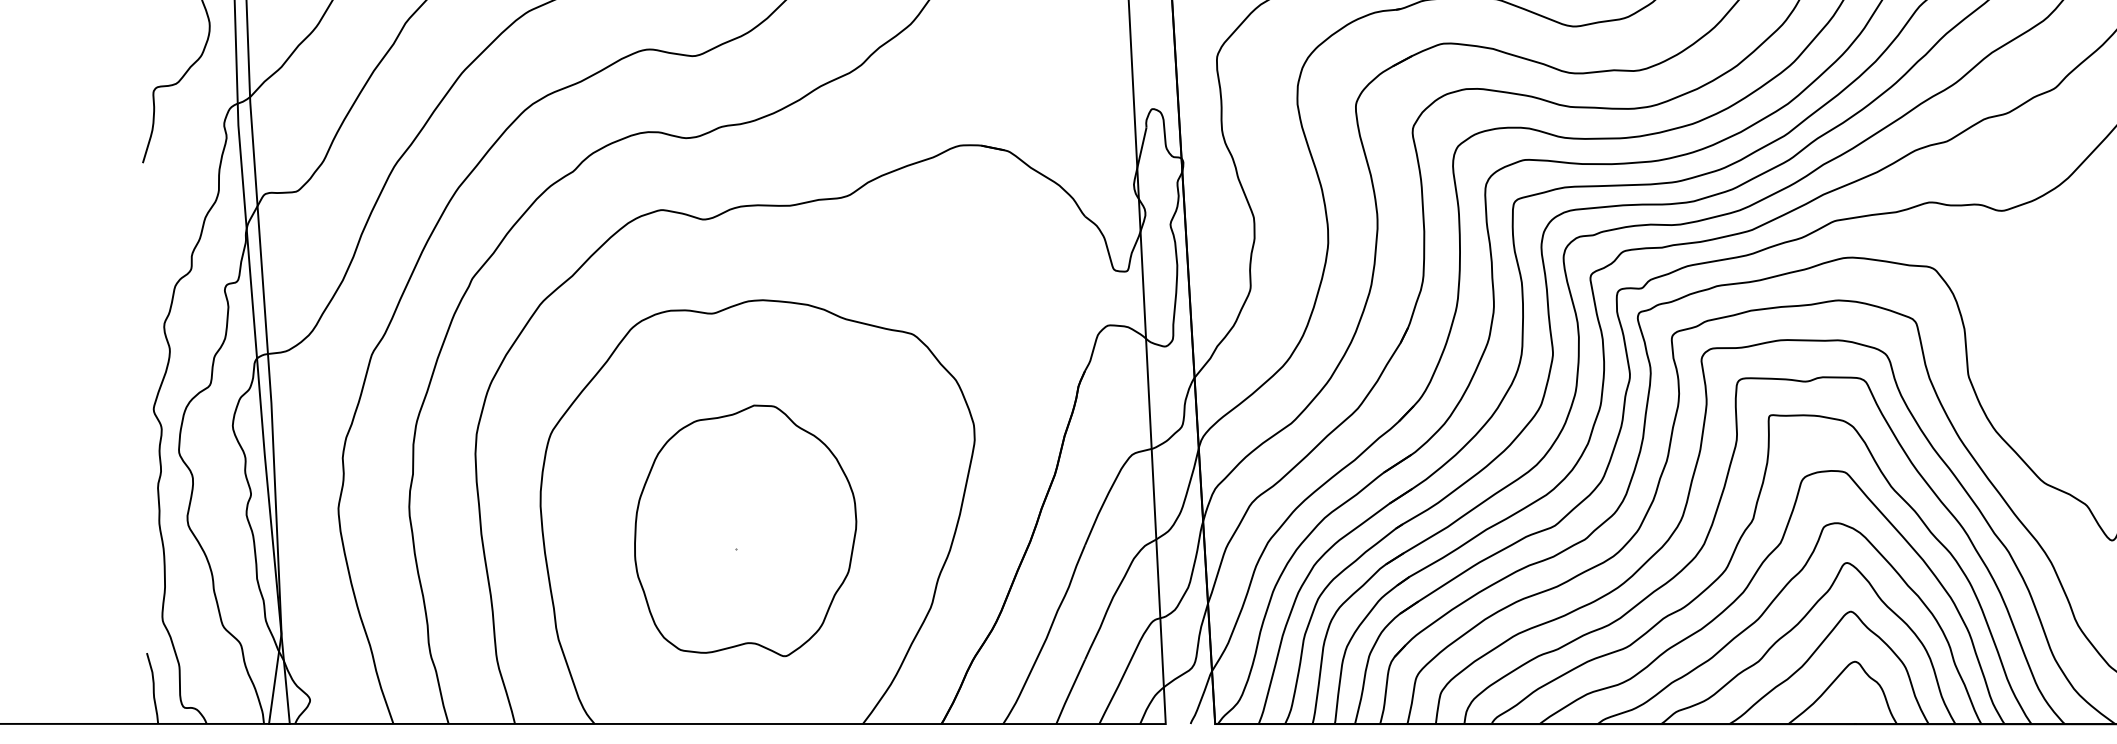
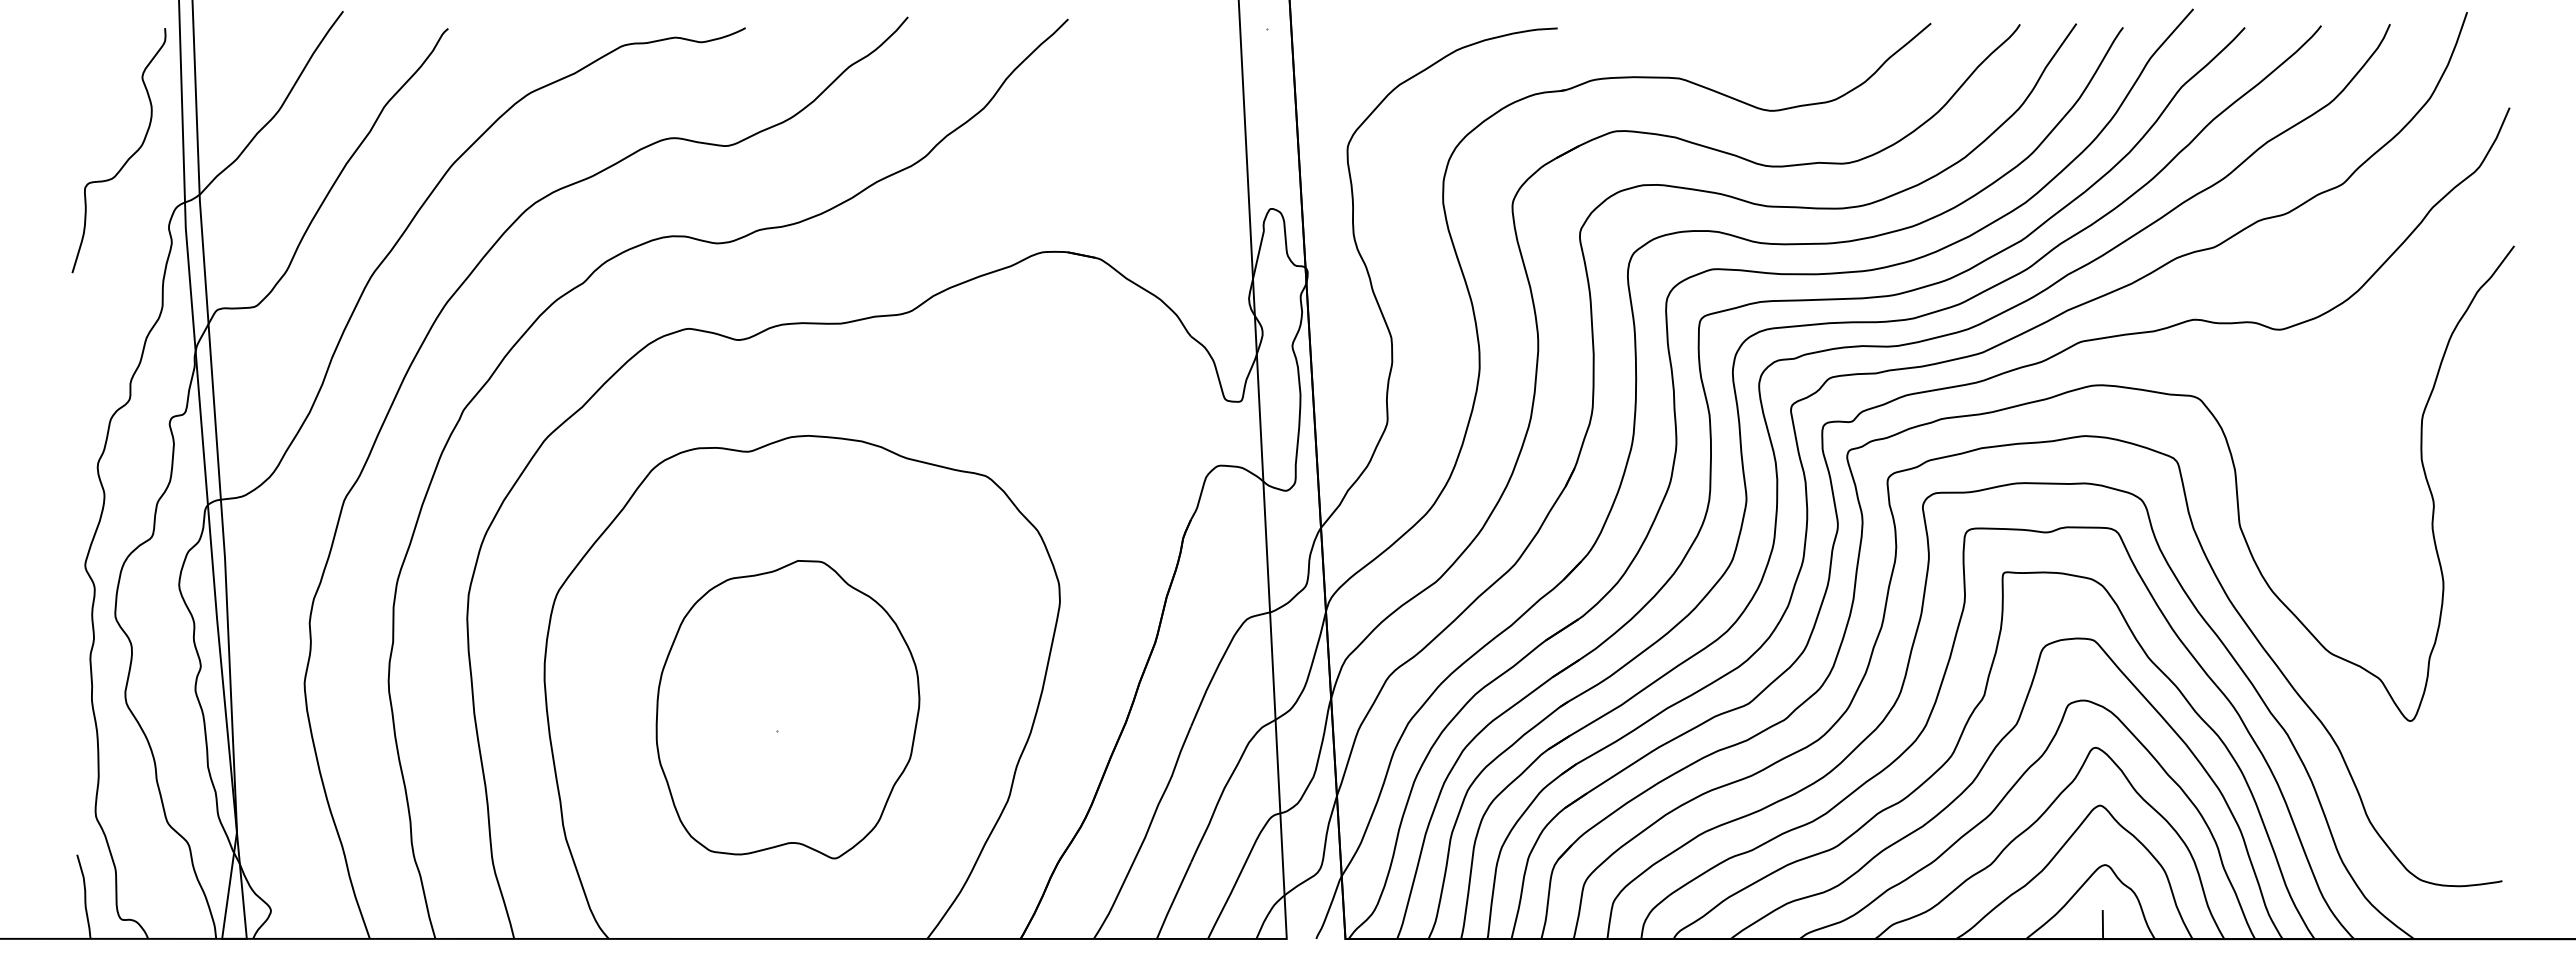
line: (1852, 712) -> (2102, 925), added

